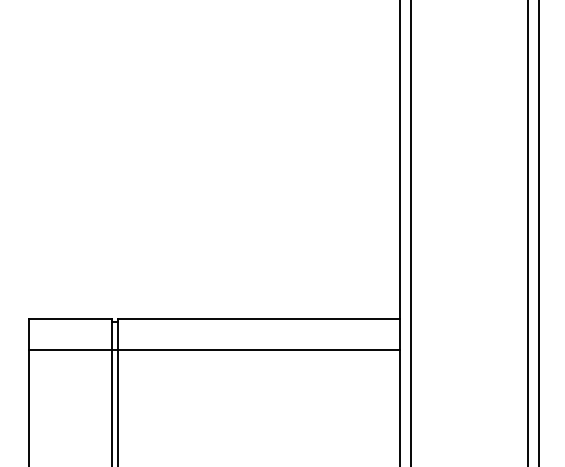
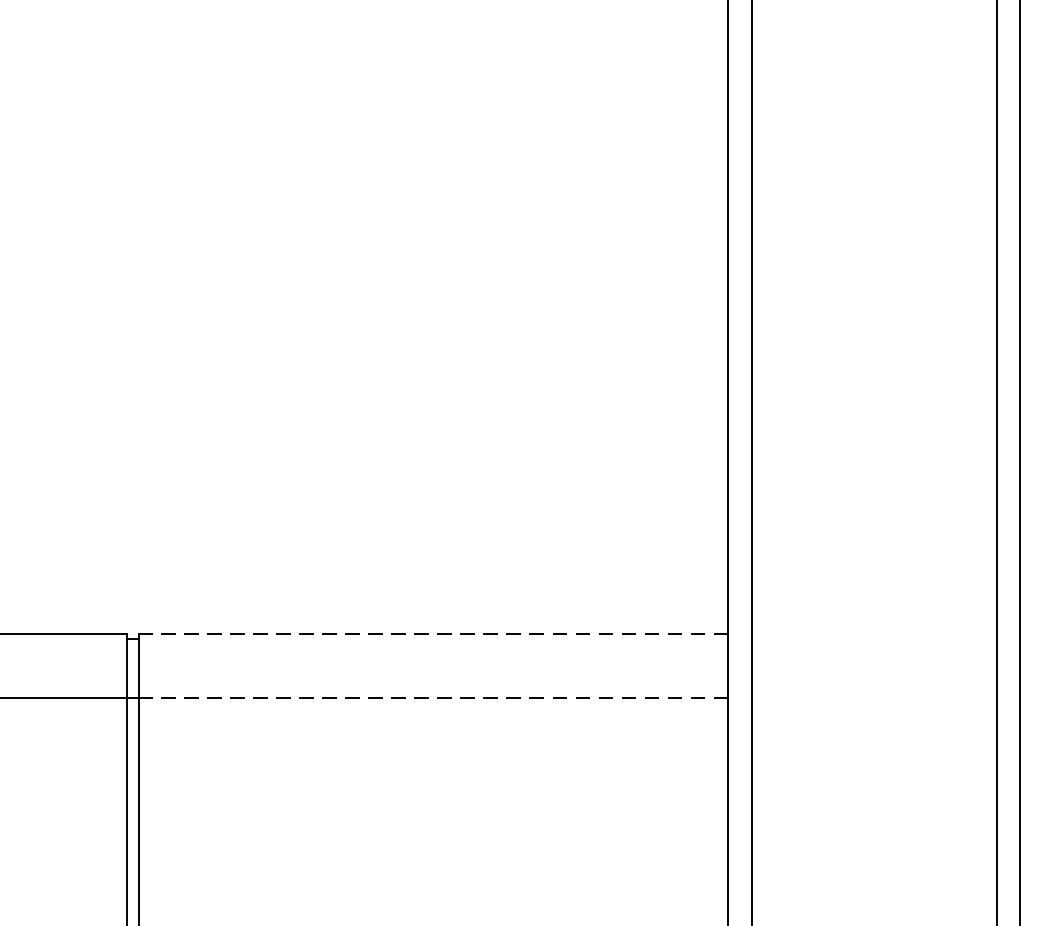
line: (258, 319) -> (432, 634), solid -> dashed
line: (258, 349) -> (432, 696), solid -> dashed

